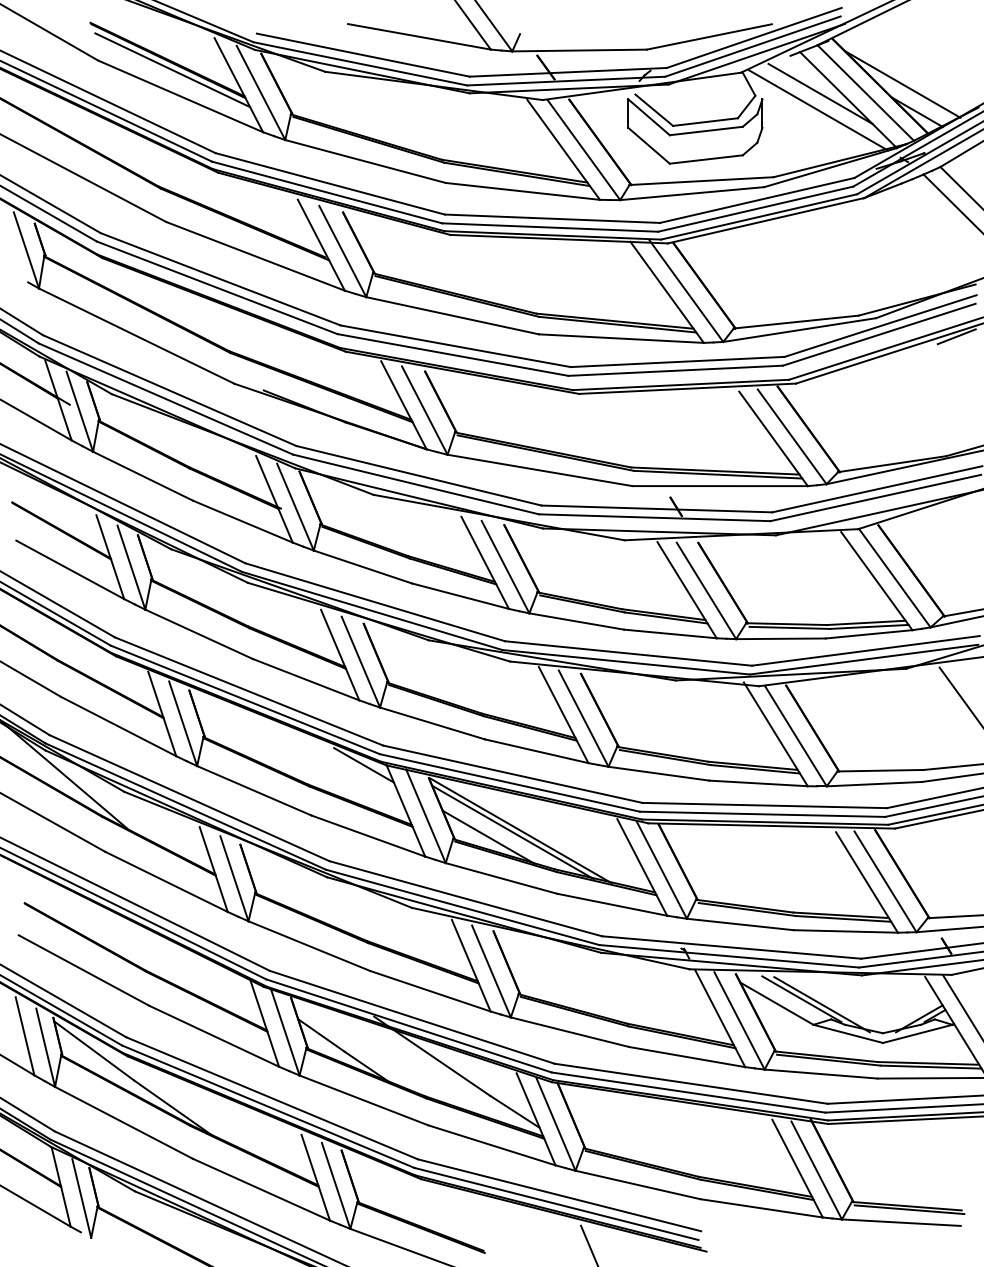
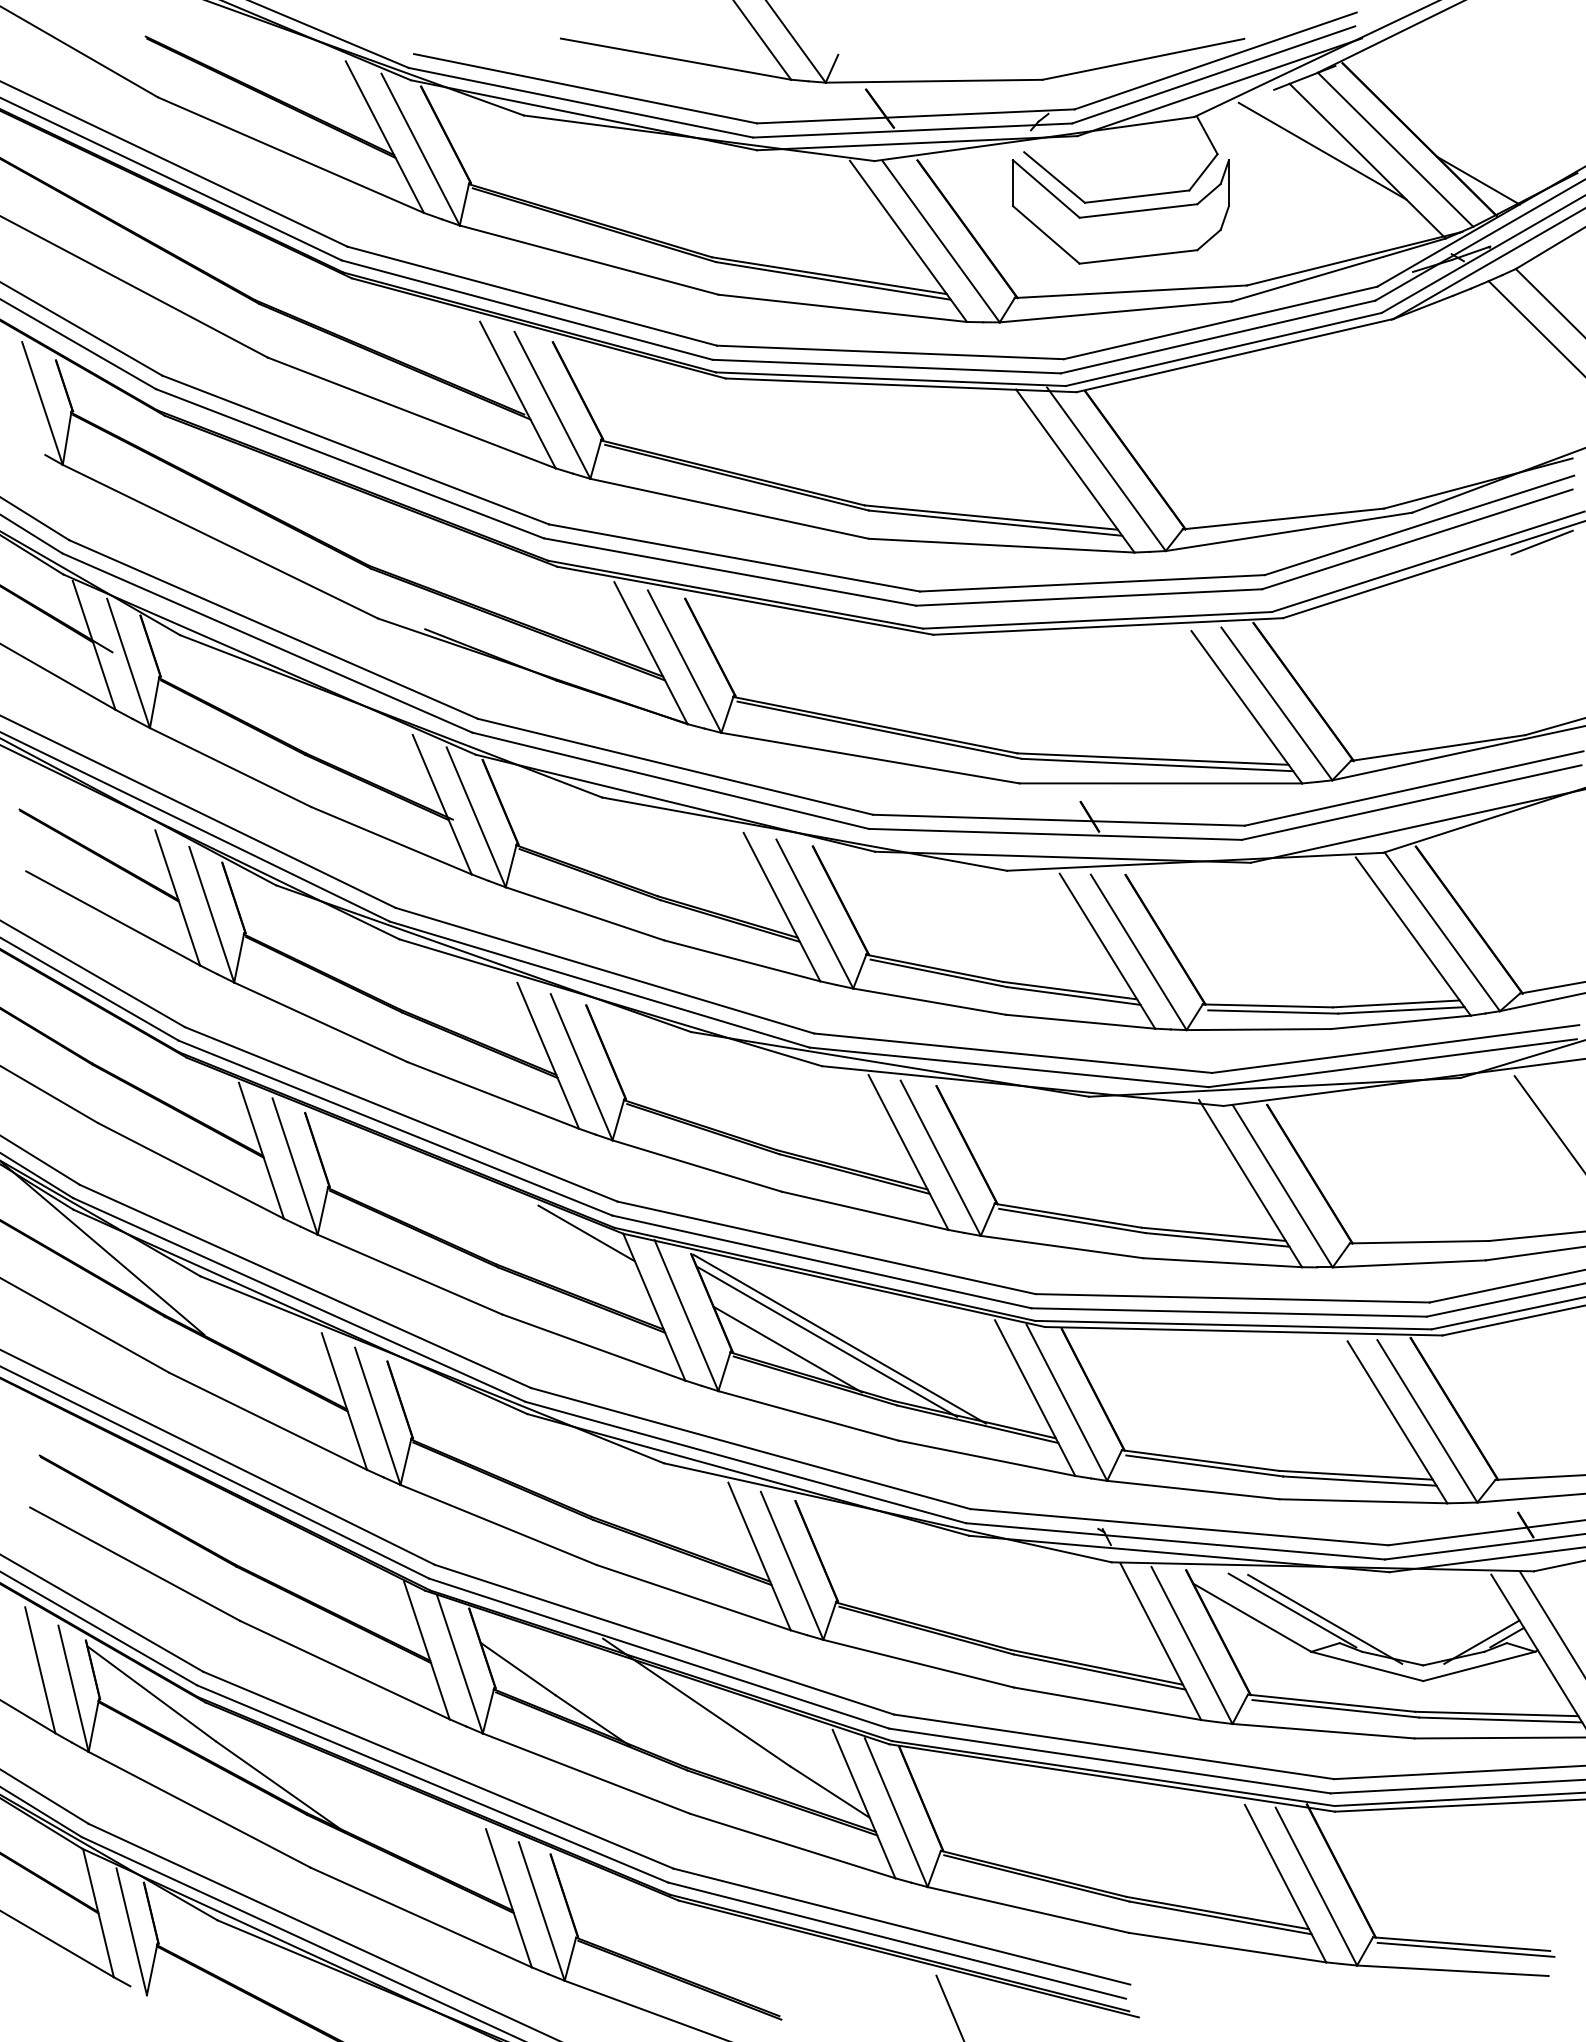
line: (172, 70) -> (277, 113), removed
line: (902, 84) -> (1454, 136), removed
line: (818, 110) -> (1319, 177), removed

